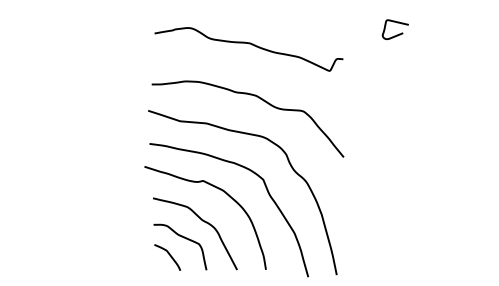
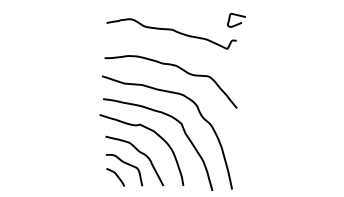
curve: (396, 34) -> (237, 23), moved

